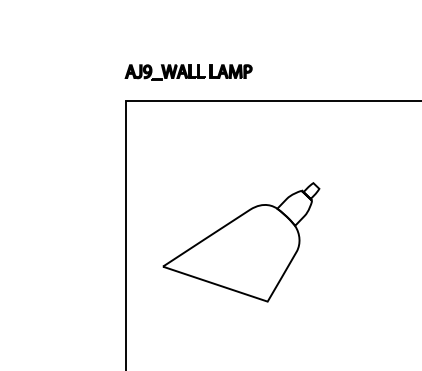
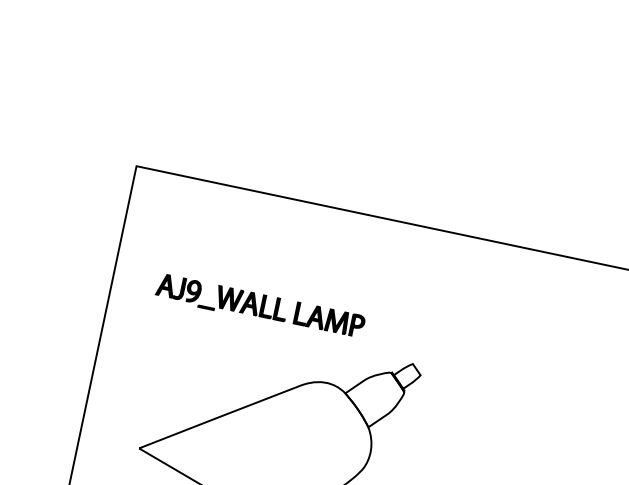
part: (188, 72) -> (260, 306), moved

